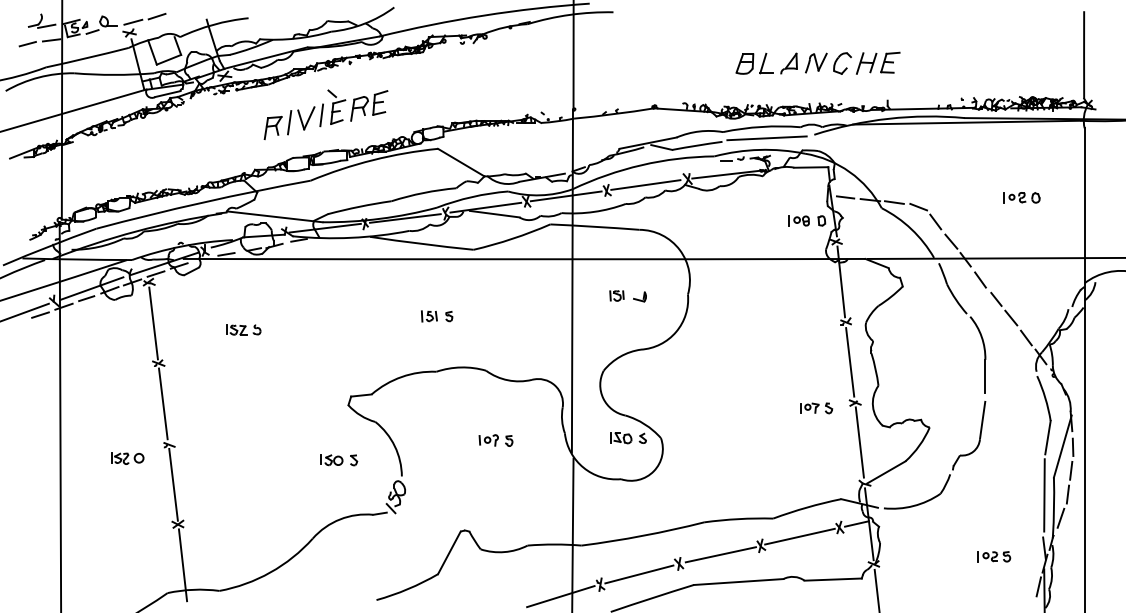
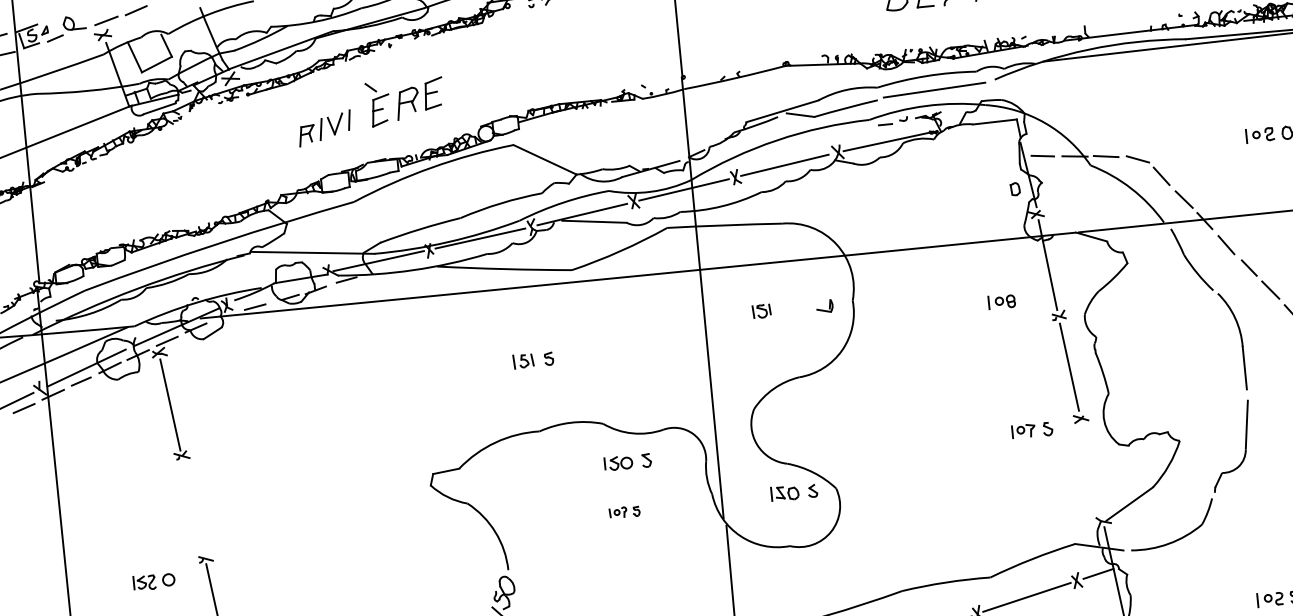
part: (293, 121) -> (324, 128), size x0.7
part: (798, 220) -> (1001, 301), moved
part: (639, 296) -> (824, 305), moved
part: (243, 329) -> (286, 401), removed
line: (163, 403) -> (193, 506), removed
part: (495, 440) -> (624, 512), size x0.7
line: (859, 442) -> (1091, 468), removed
part: (339, 460) -> (628, 462), moved

